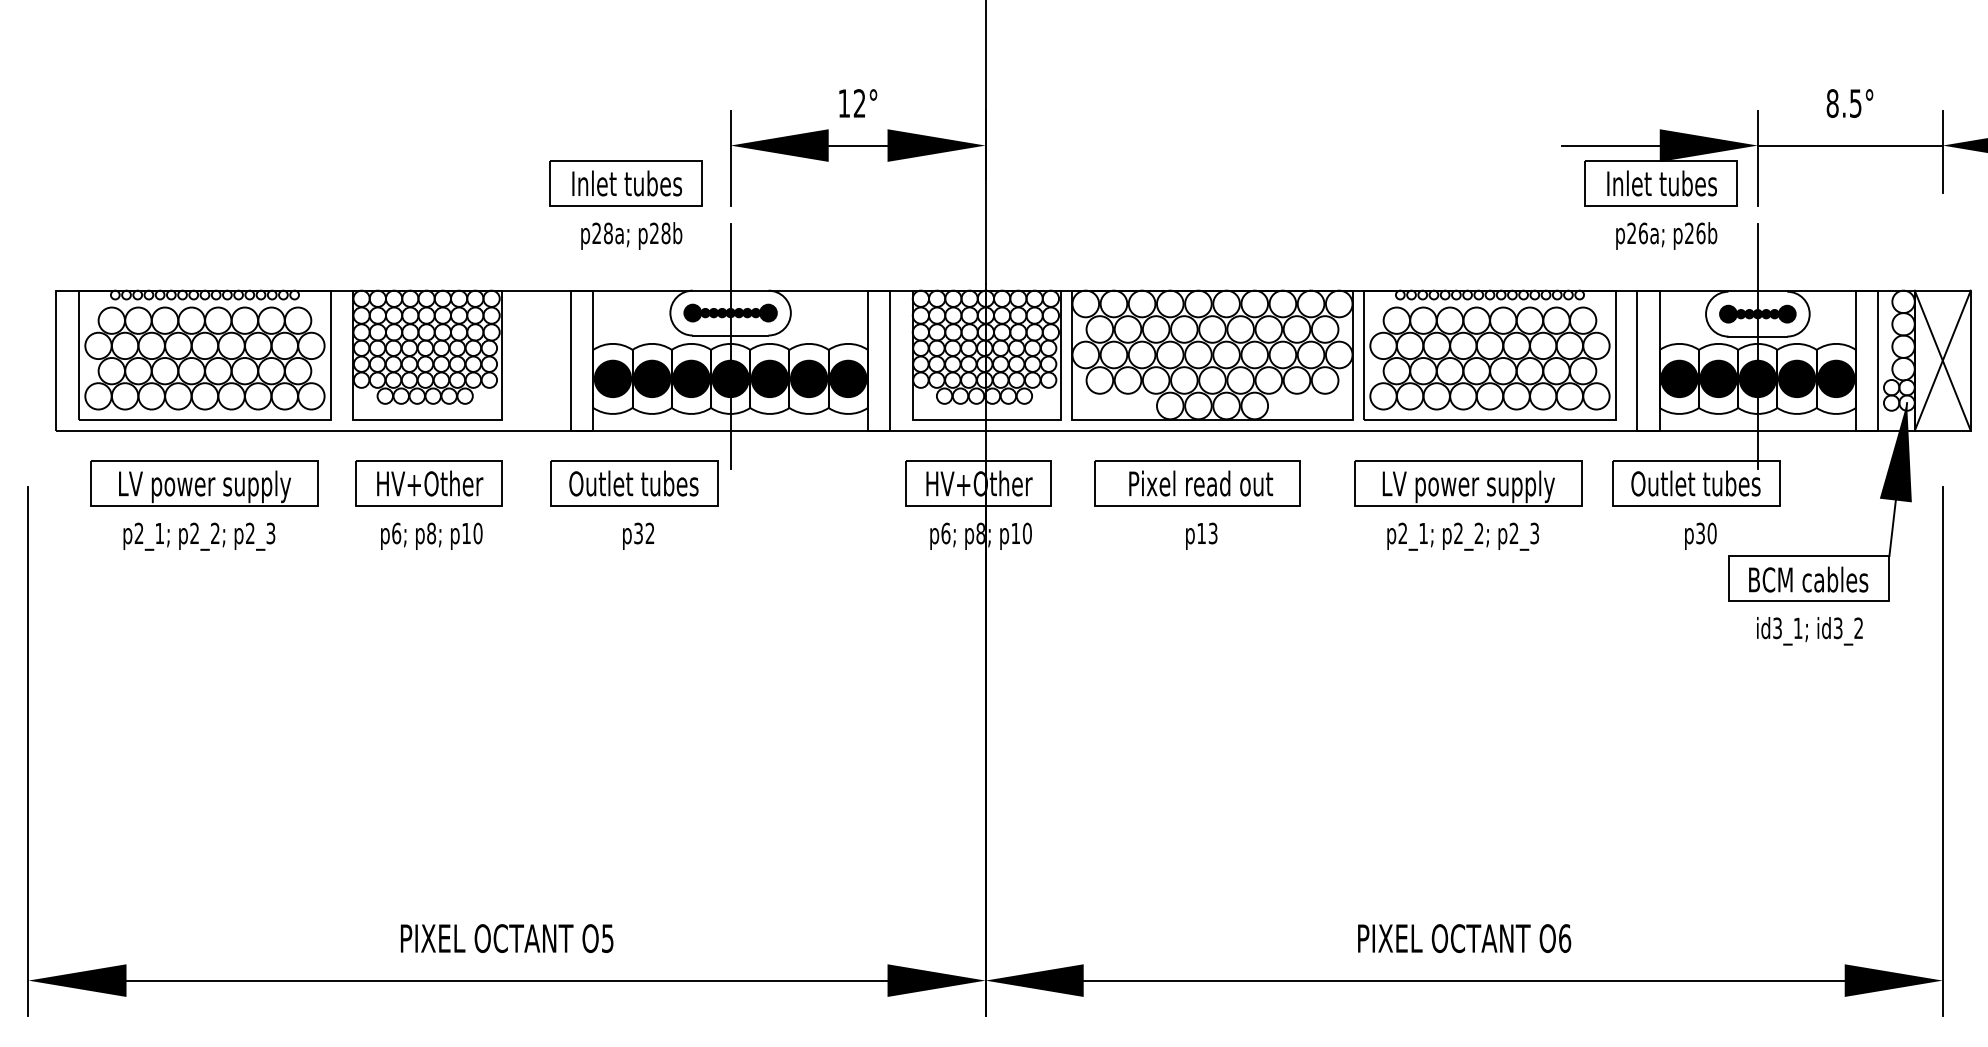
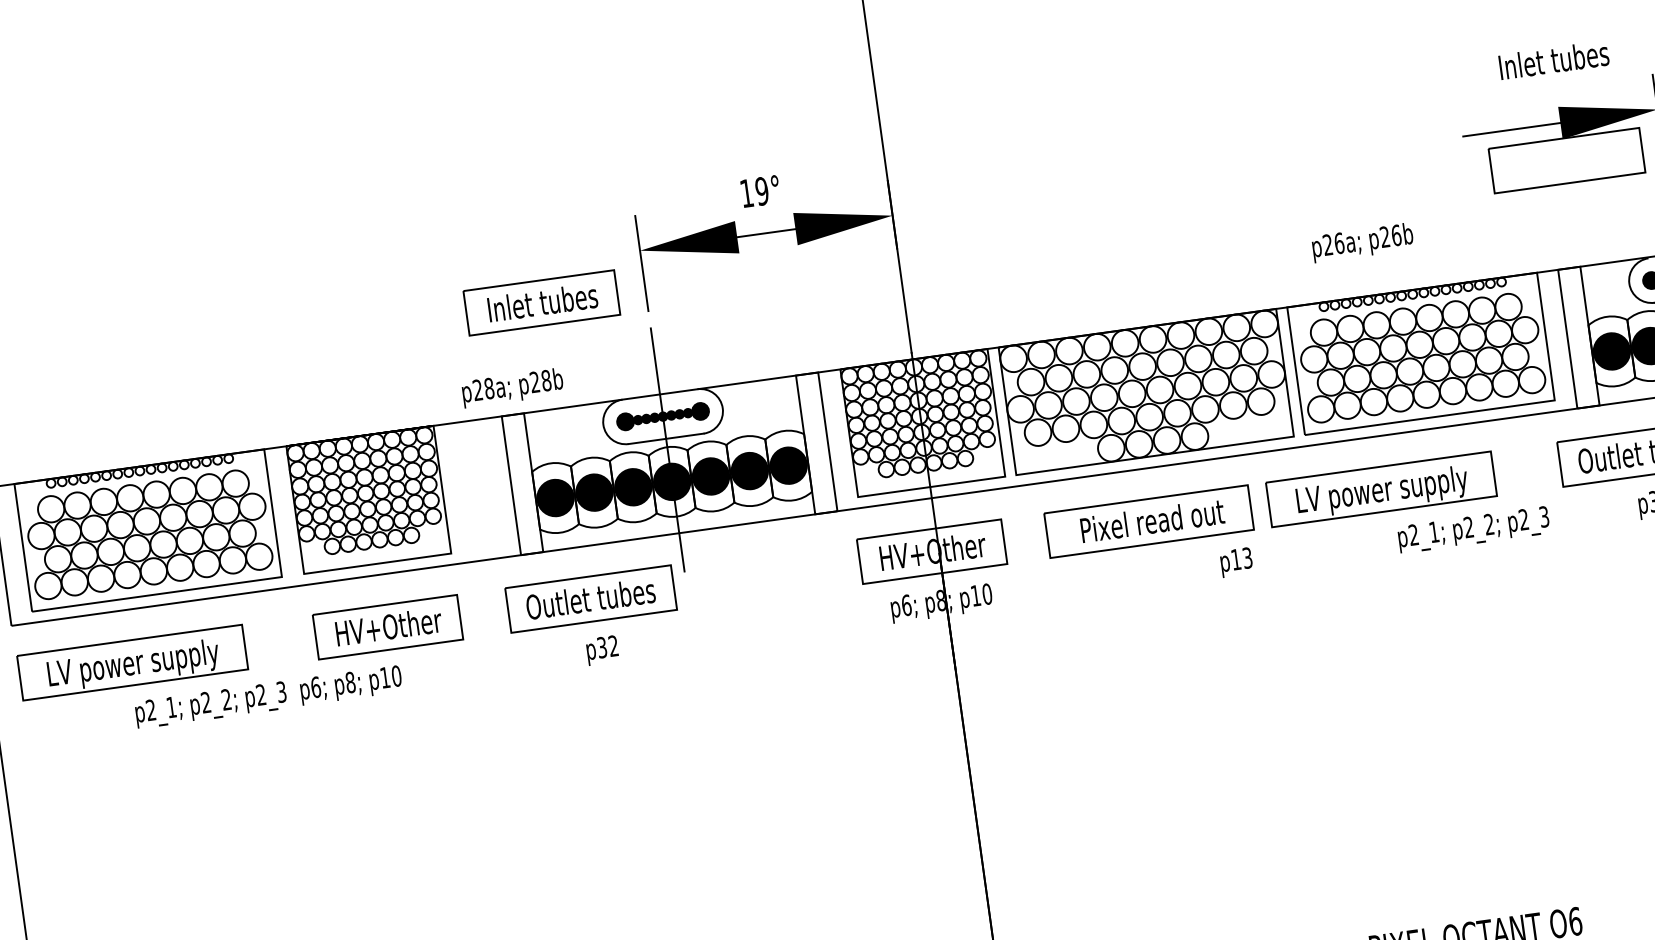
text: (859, 103) -> (761, 191), 12° -> 19°
text: (1661, 183) -> (1553, 60), moved
text: (631, 235) -> (512, 387), moved
text: (1666, 235) -> (1362, 242), moved
part: (204, 483) -> (132, 662), moved
part: (1468, 483) -> (1381, 488), moved
text: (431, 535) -> (350, 684), moved
text: (1201, 535) -> (1236, 561), moved
text: (199, 536) -> (211, 704), moved
text: (1462, 536) -> (1473, 529), moved

